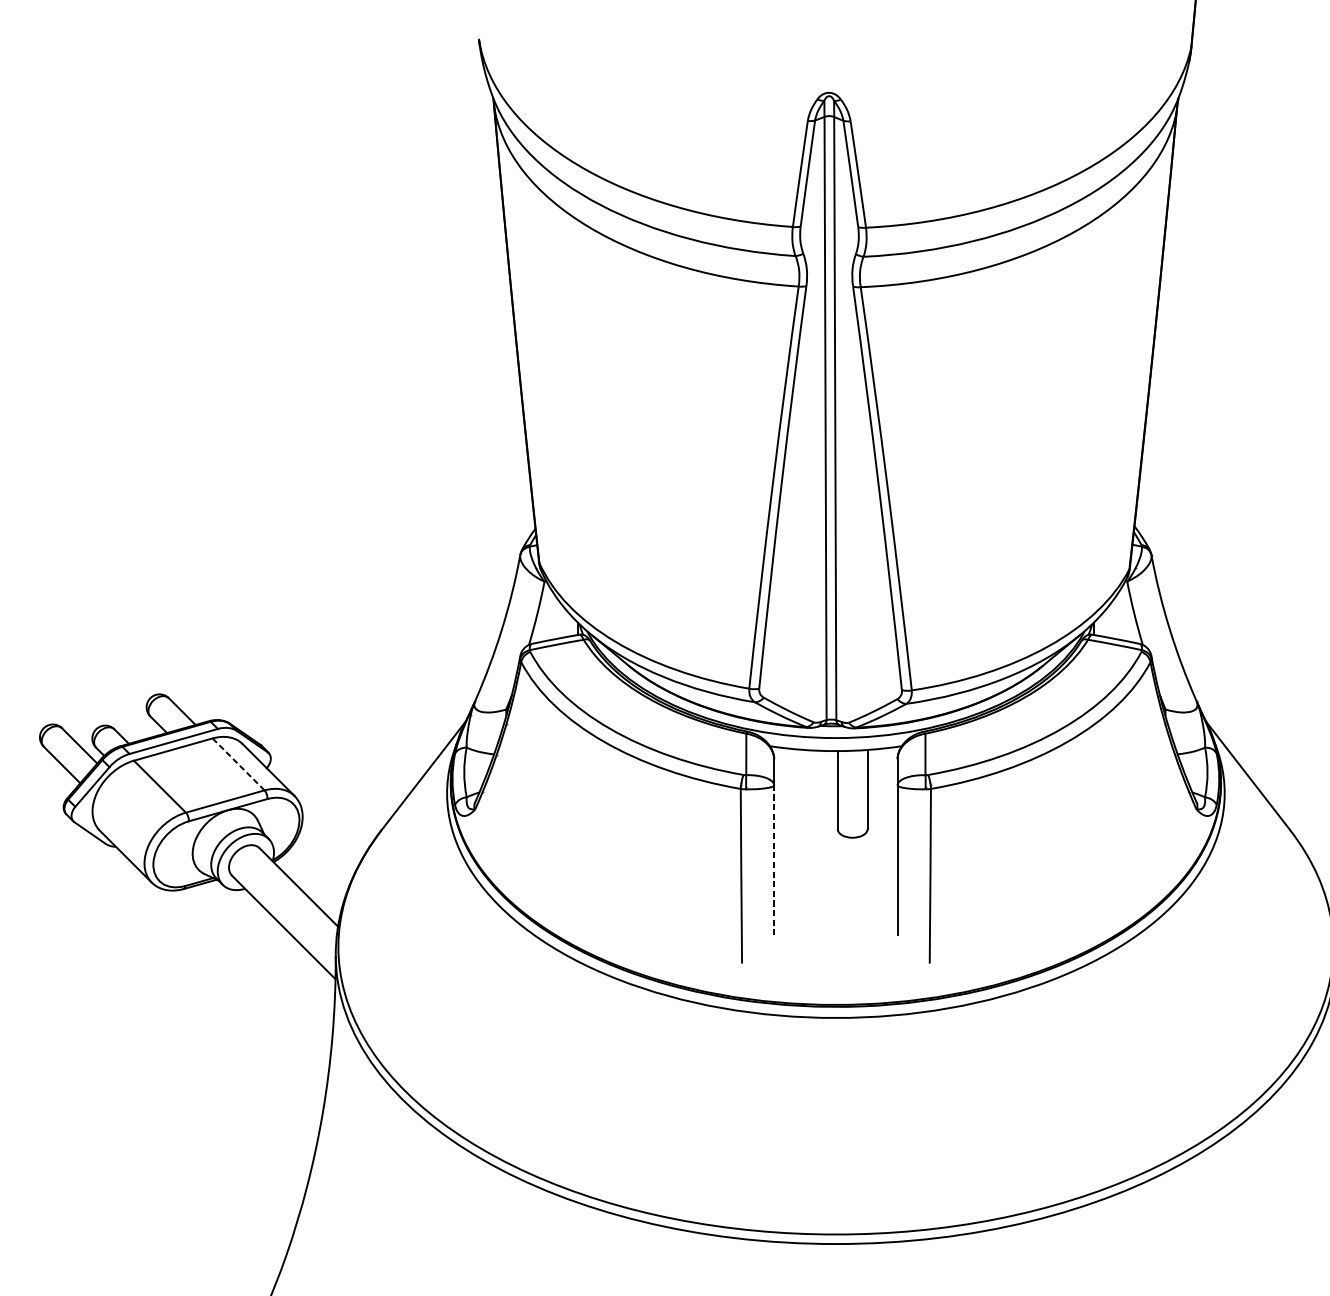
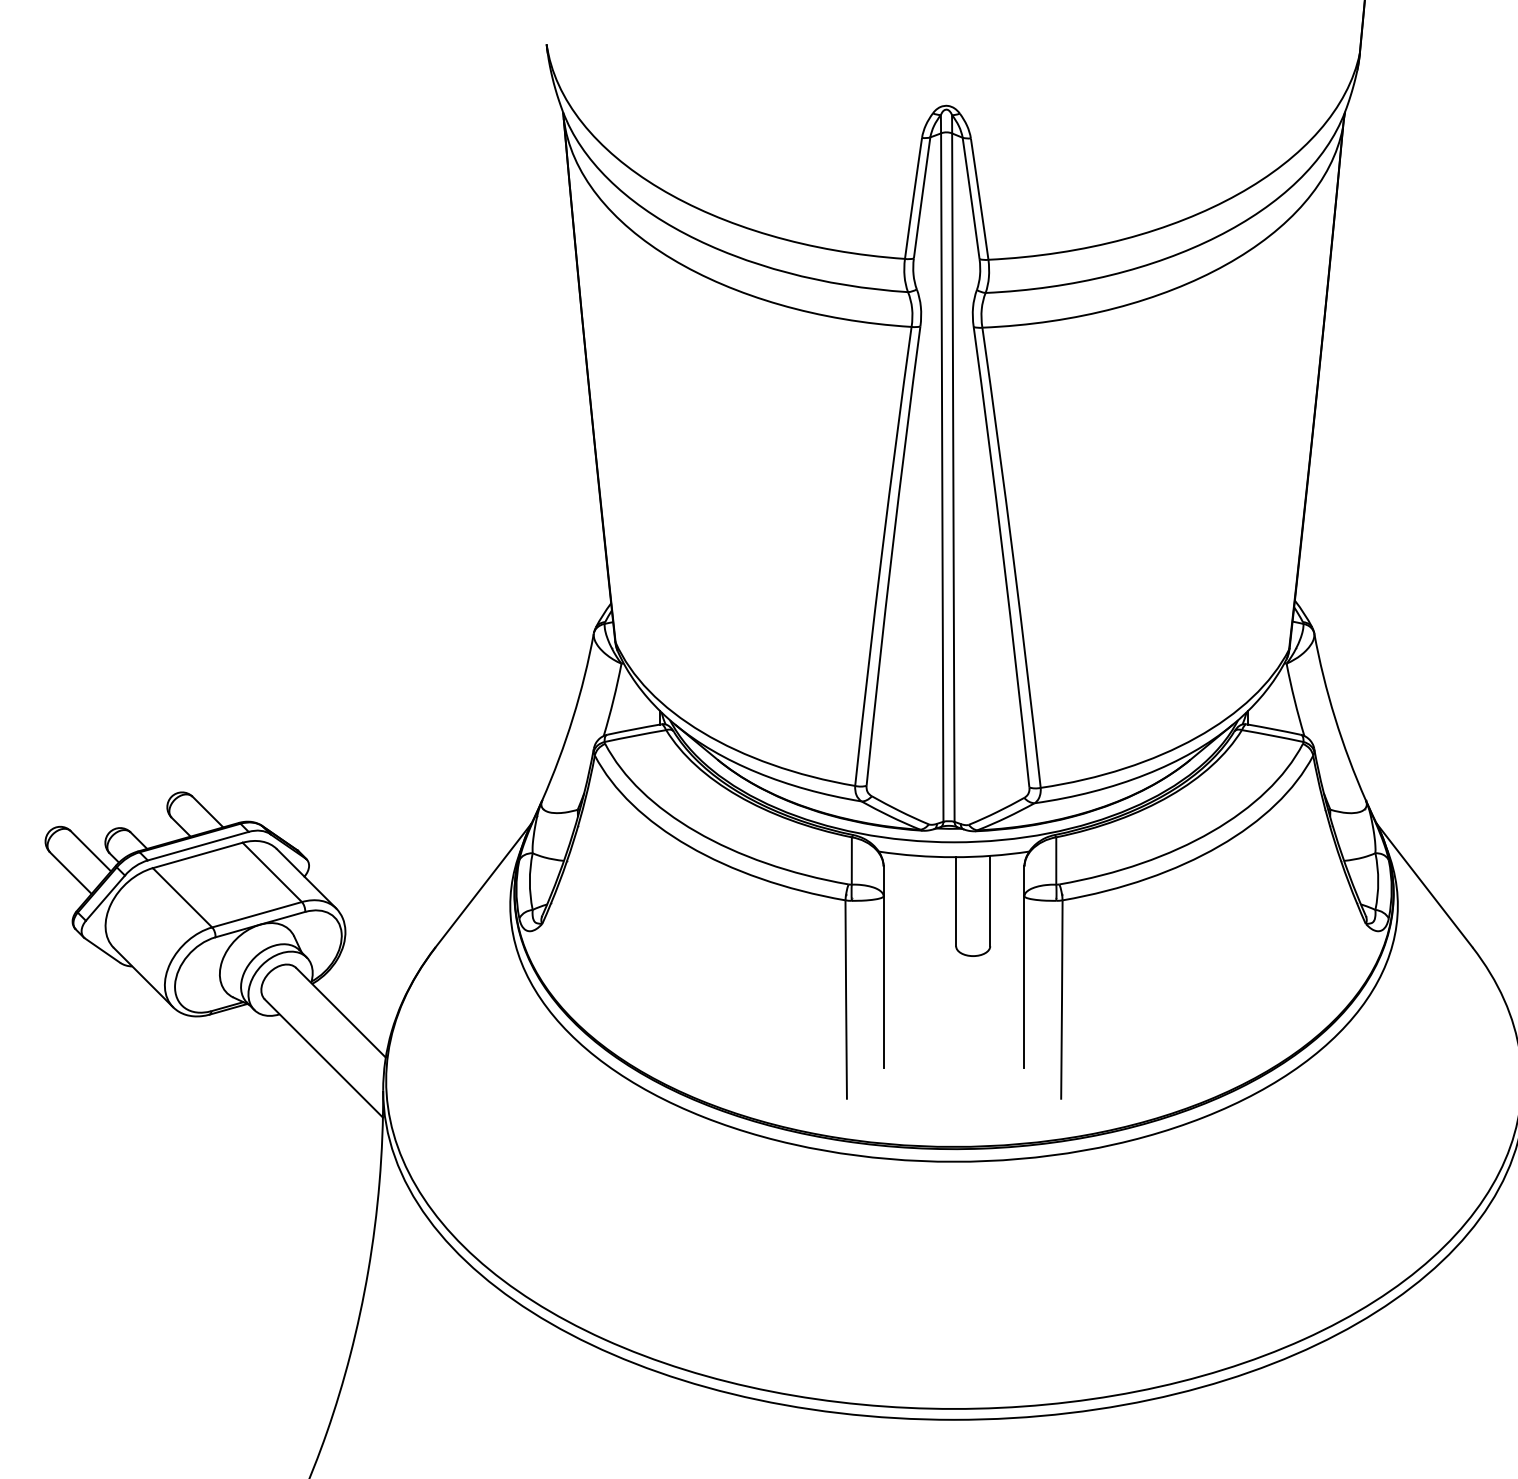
line: (238, 764) -> (272, 872), dashed -> solid
line: (774, 860) -> (883, 981), dashed -> solid

